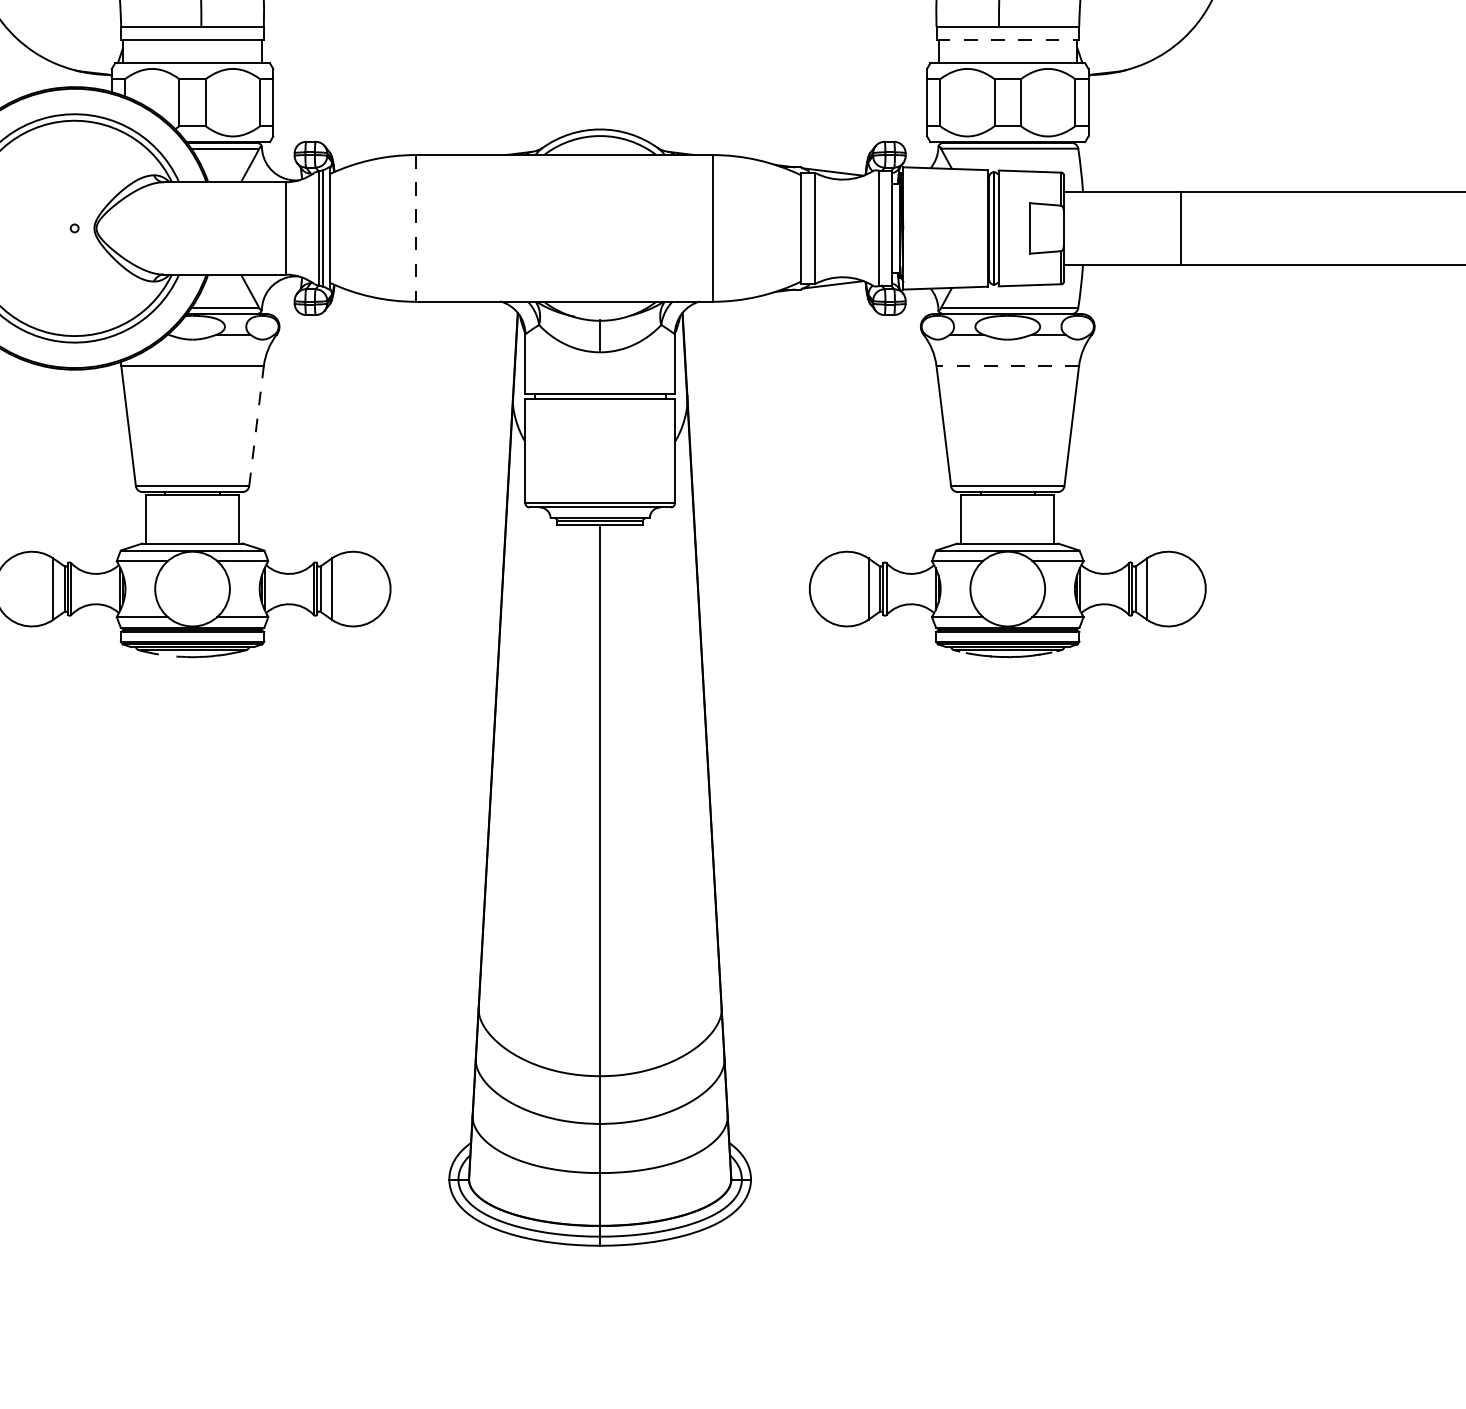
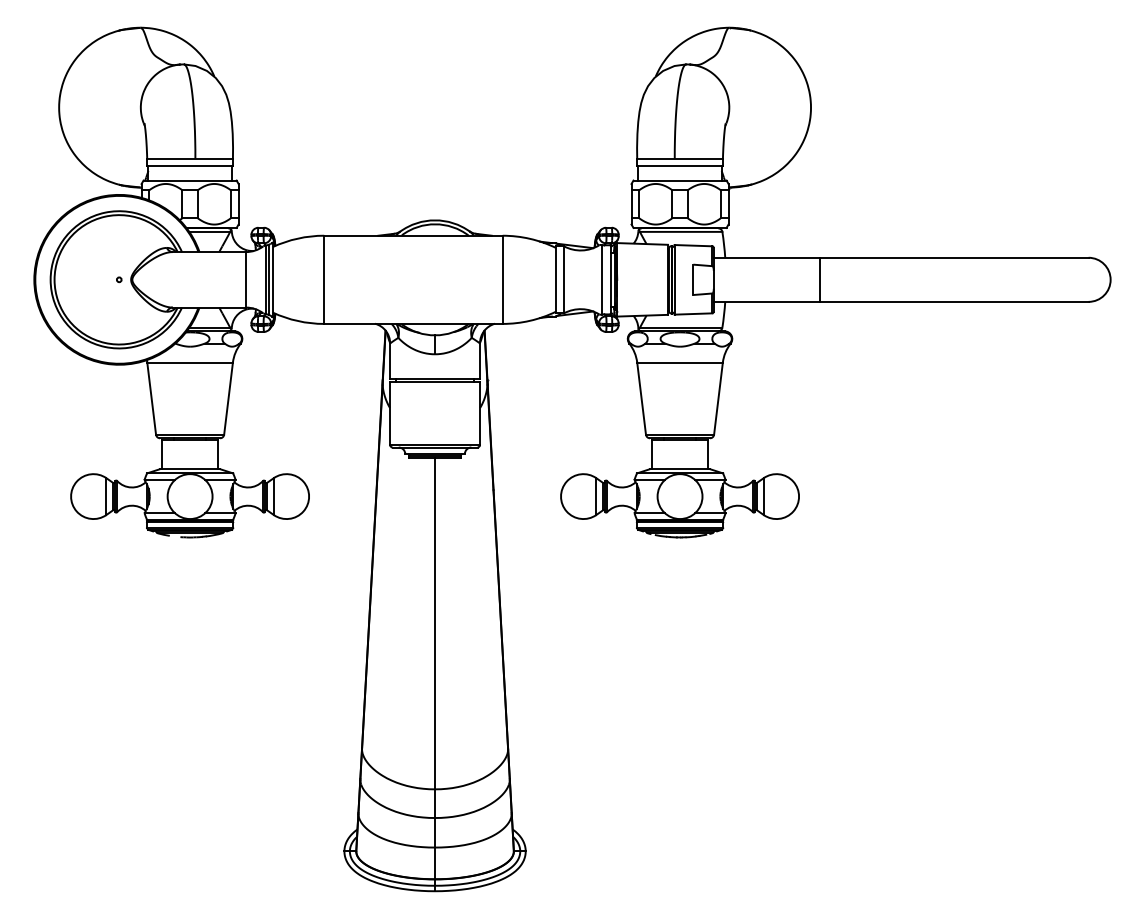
line: (1008, 39) -> (680, 166), dashed -> solid
line: (1179, 227) -> (819, 279), moved
line: (416, 229) -> (324, 280), dashed -> solid
line: (1008, 365) -> (680, 362), dashed -> solid
line: (256, 425) -> (228, 398), dashed -> solid

